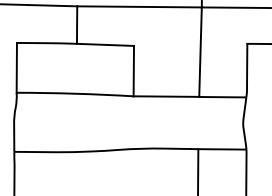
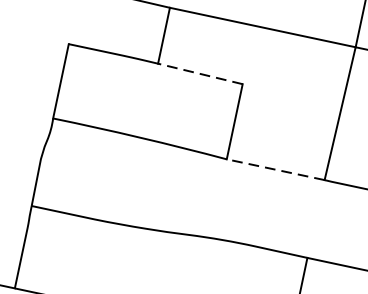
line: (105, 44) -> (200, 73), solid -> dashed
line: (166, 96) -> (275, 169), solid -> dashed

